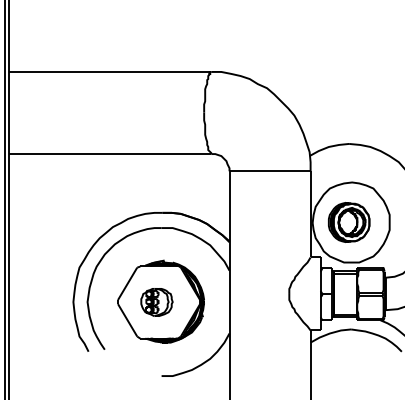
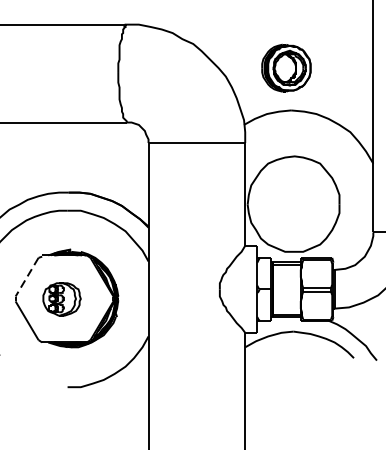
part: (349, 222) -> (286, 68), moved
line: (127, 283) -> (26, 276), solid -> dashed

